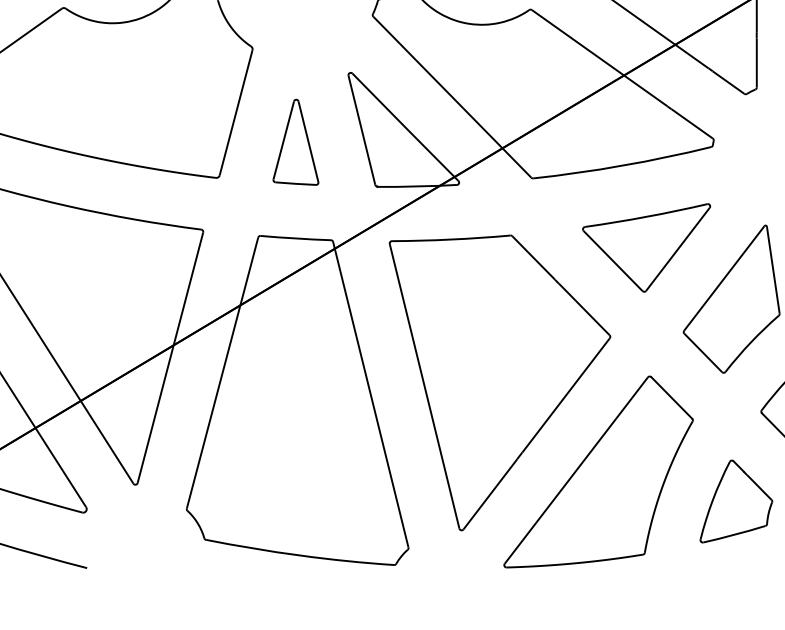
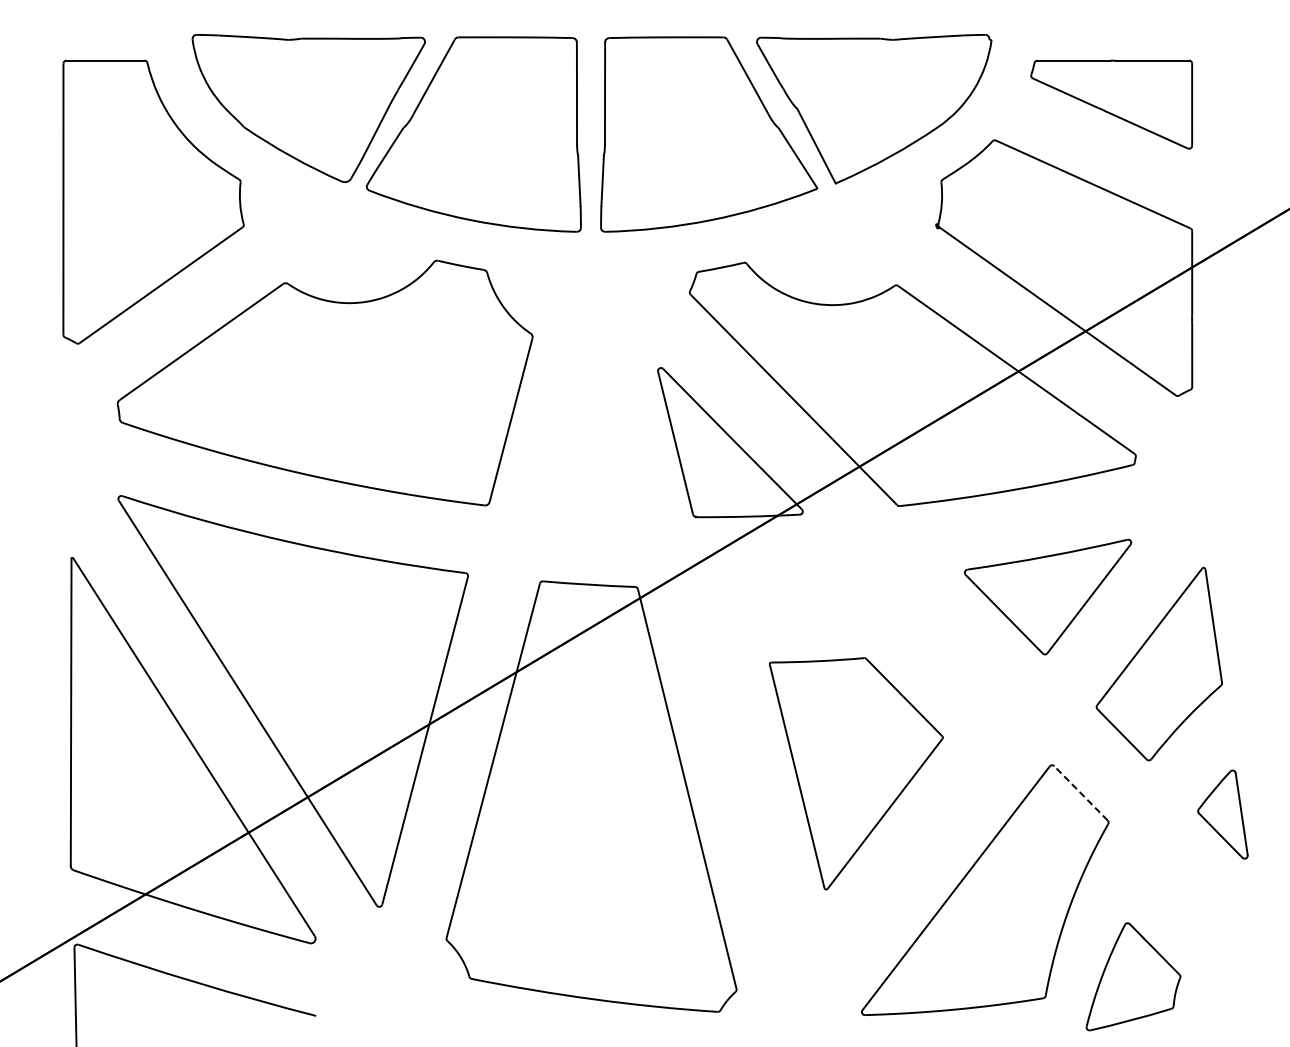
part: (296, 142) -> (589, 458), removed
part: (500, 382) -> (856, 773), size x0.6
line: (671, 398) -> (1080, 793), solid -> dashed
part: (736, 501) -> (1133, 976), moved

